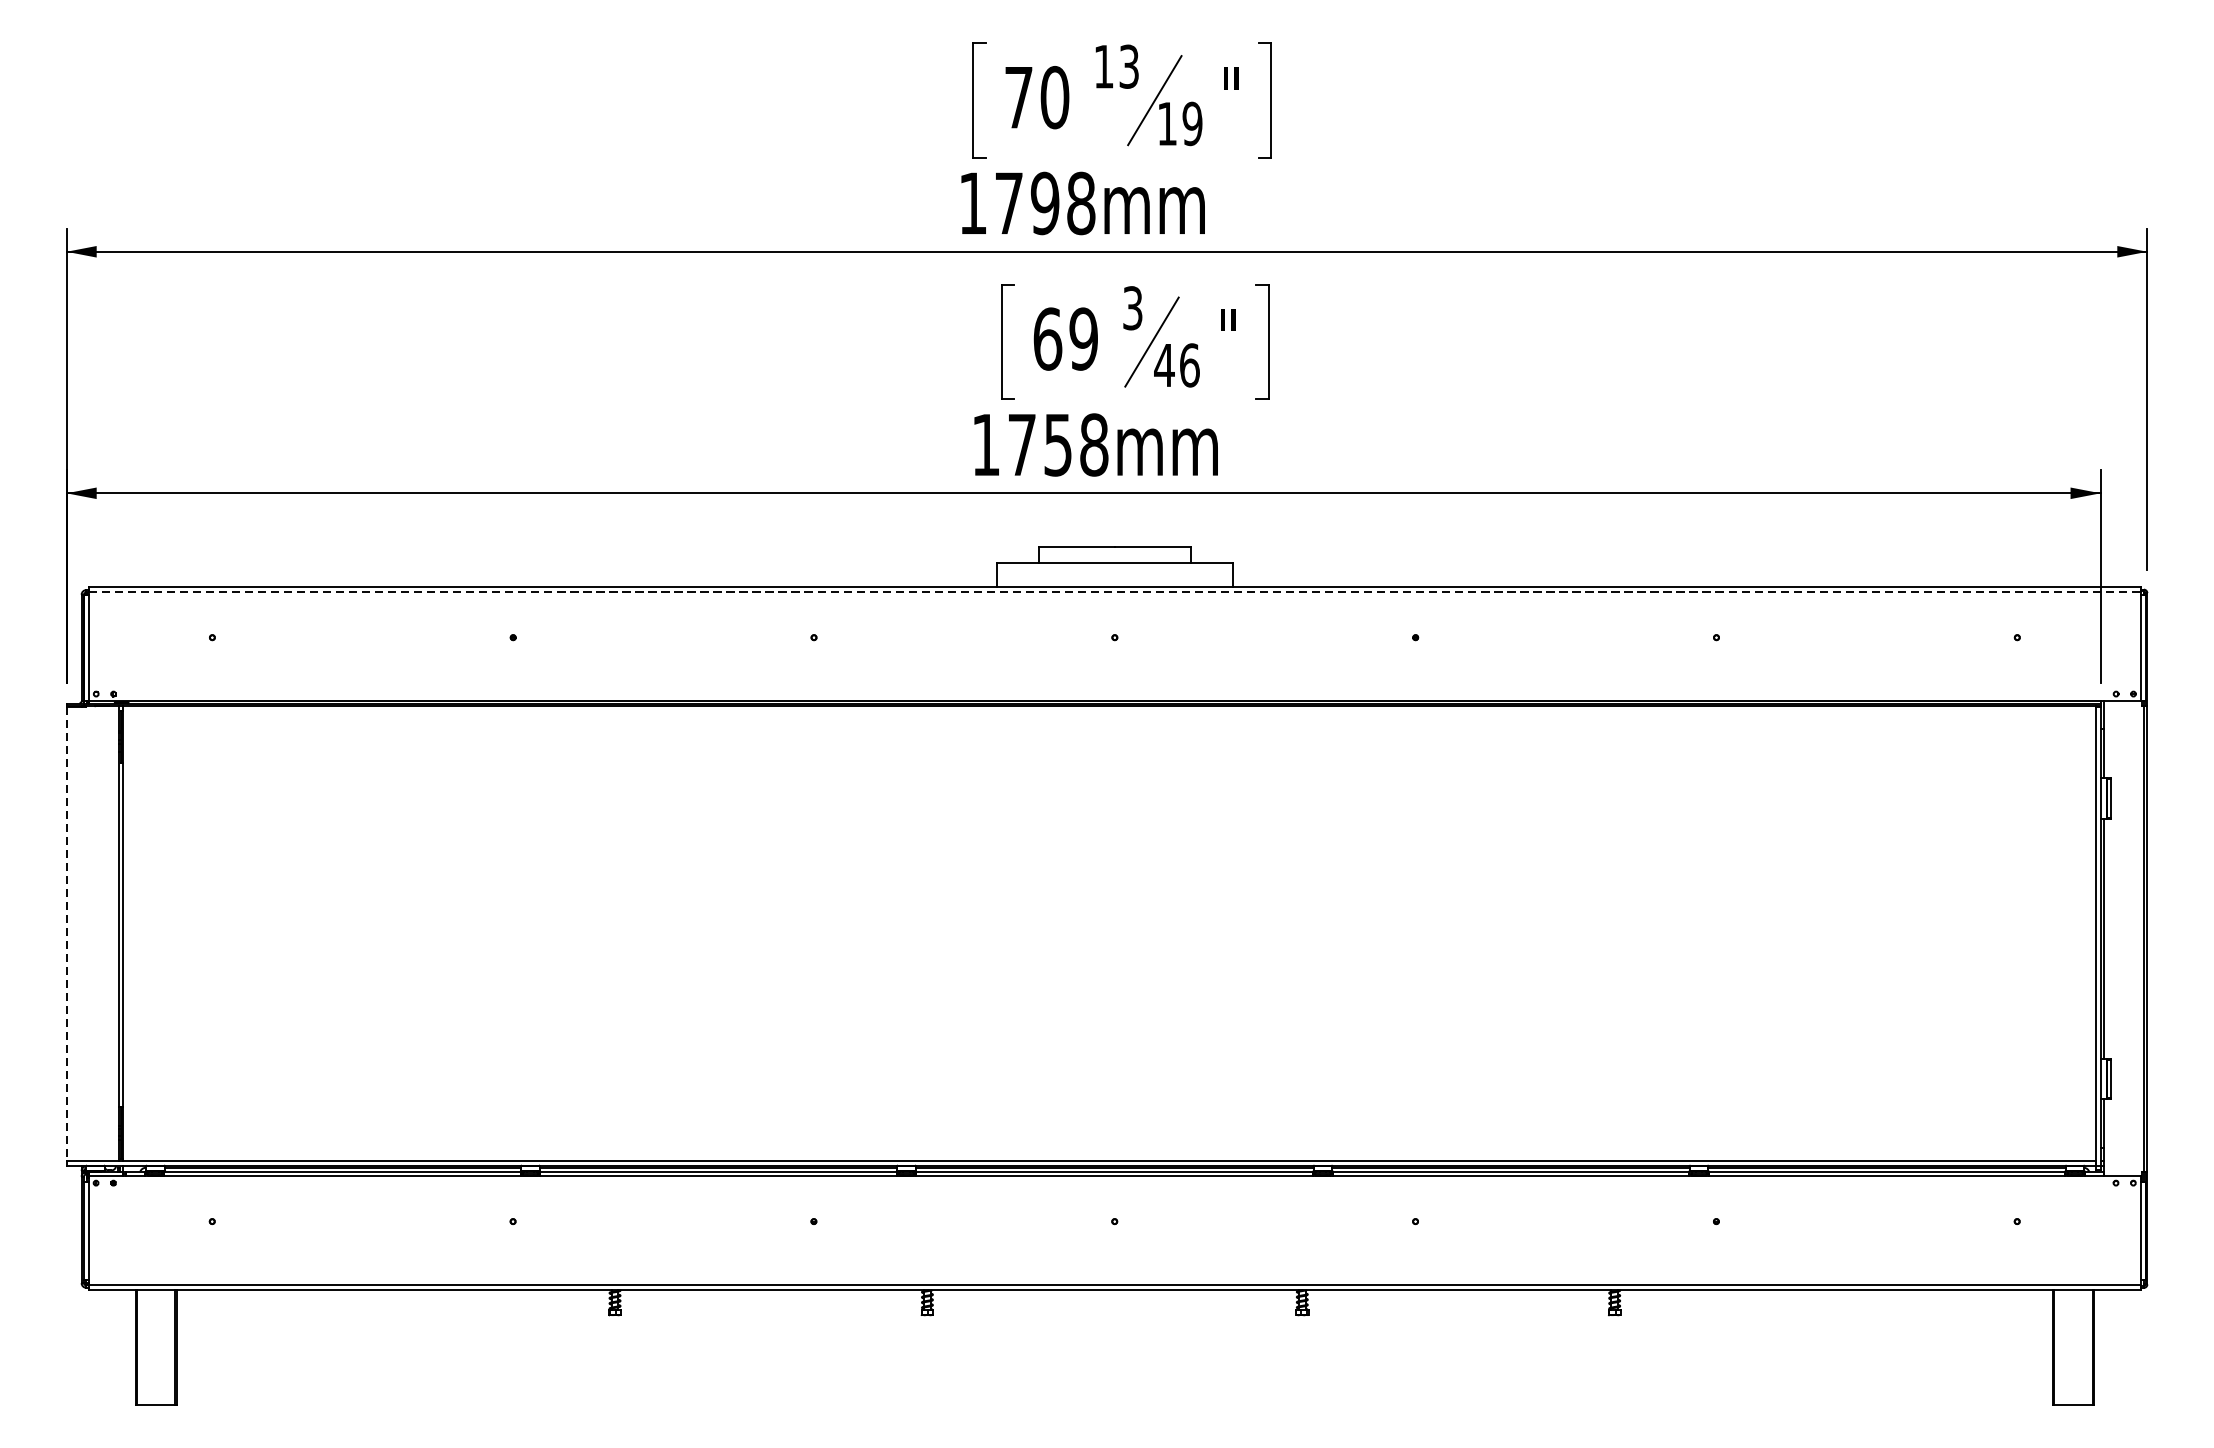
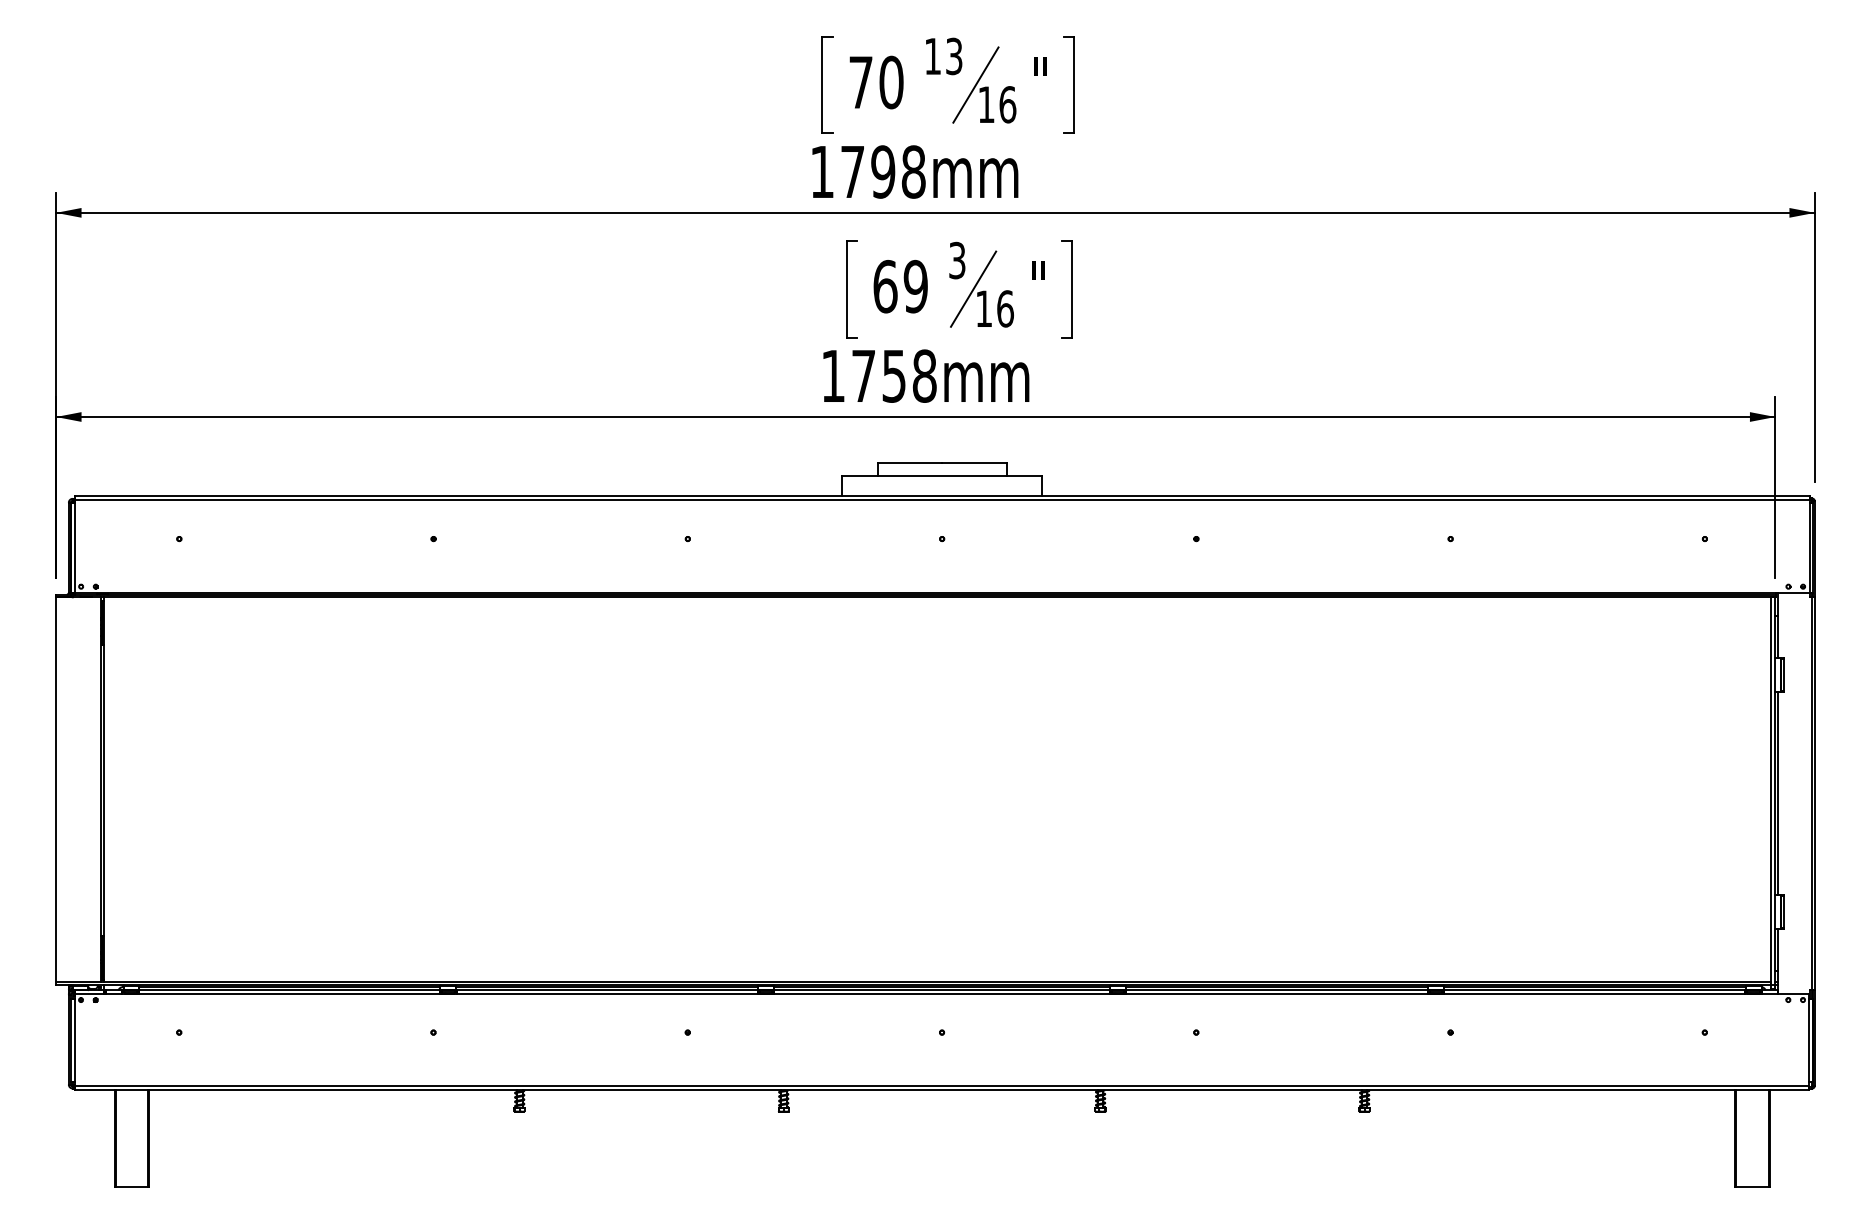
text: (1192, 123) -> (1007, 104), 19 -> 16
text: (1163, 364) -> (983, 308), 46 -> 16
line: (1115, 592) -> (942, 500), dashed -> solid
line: (67, 934) -> (56, 789), dashed -> solid

